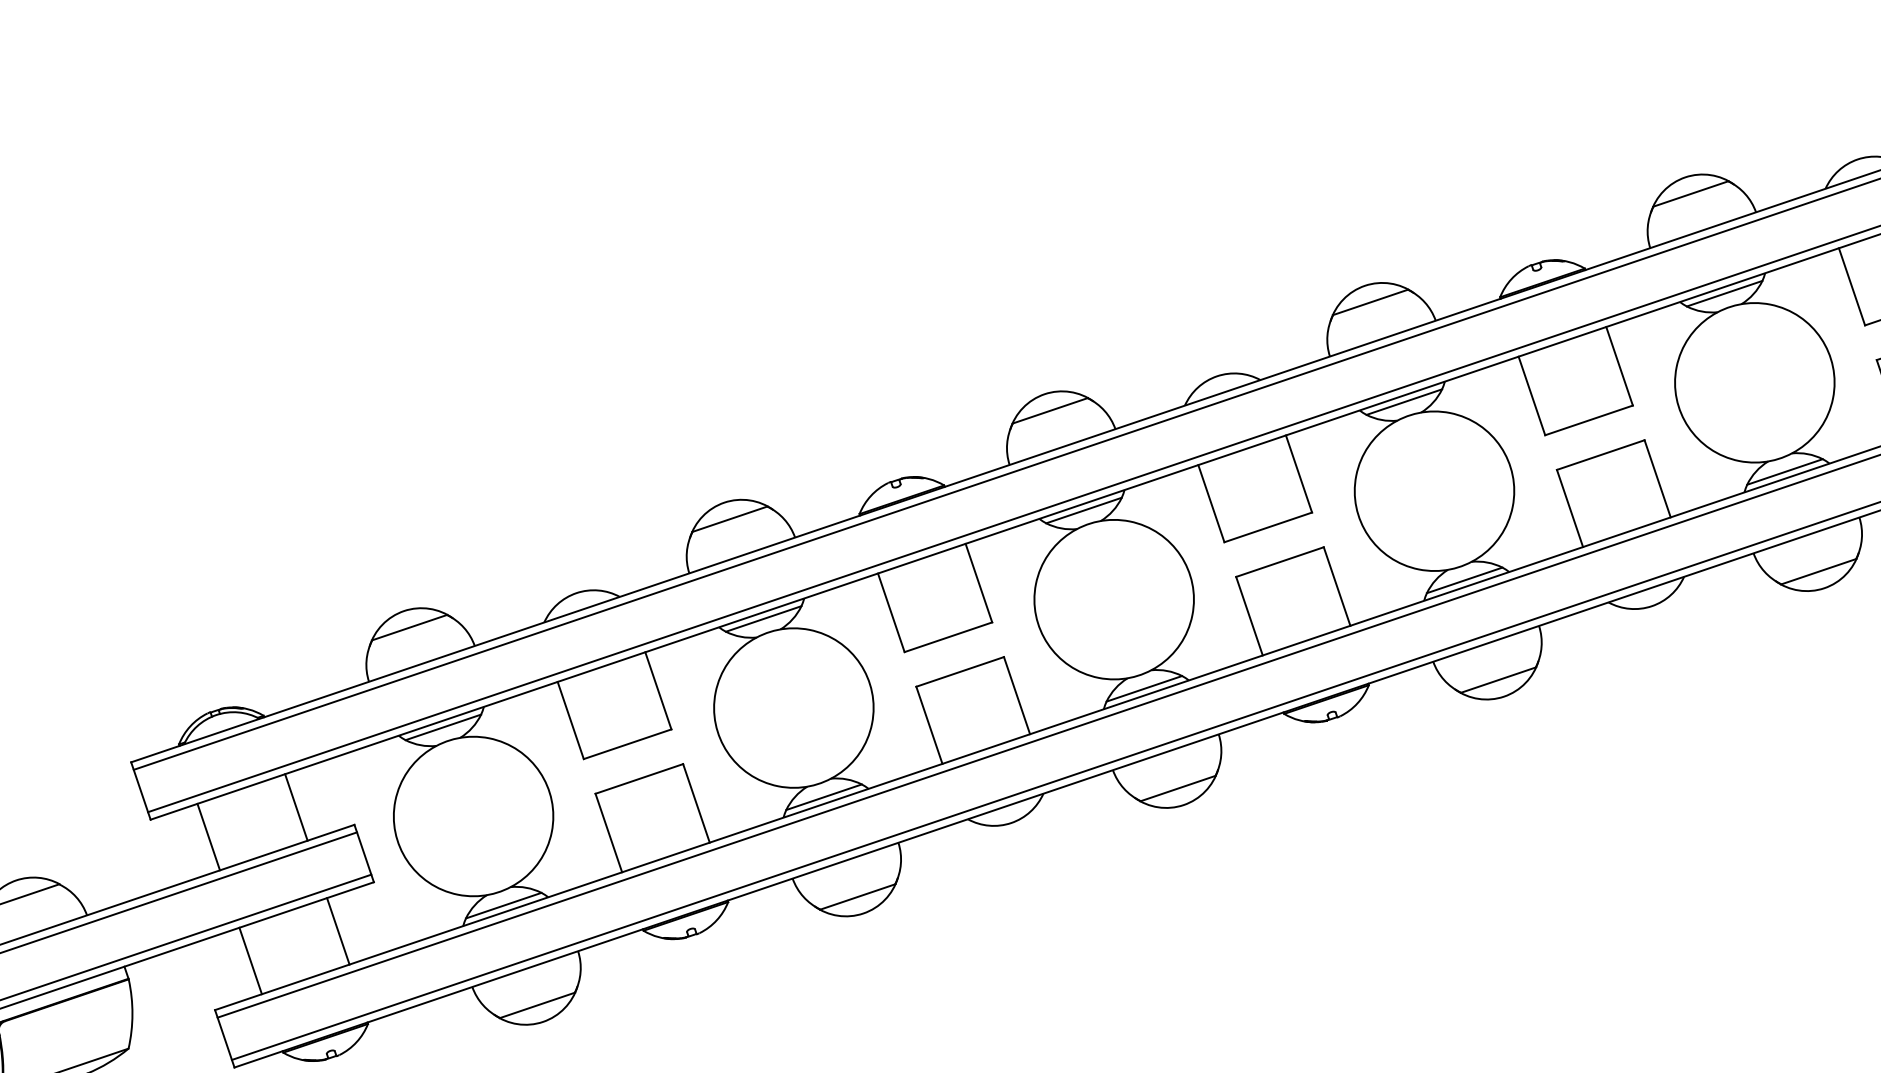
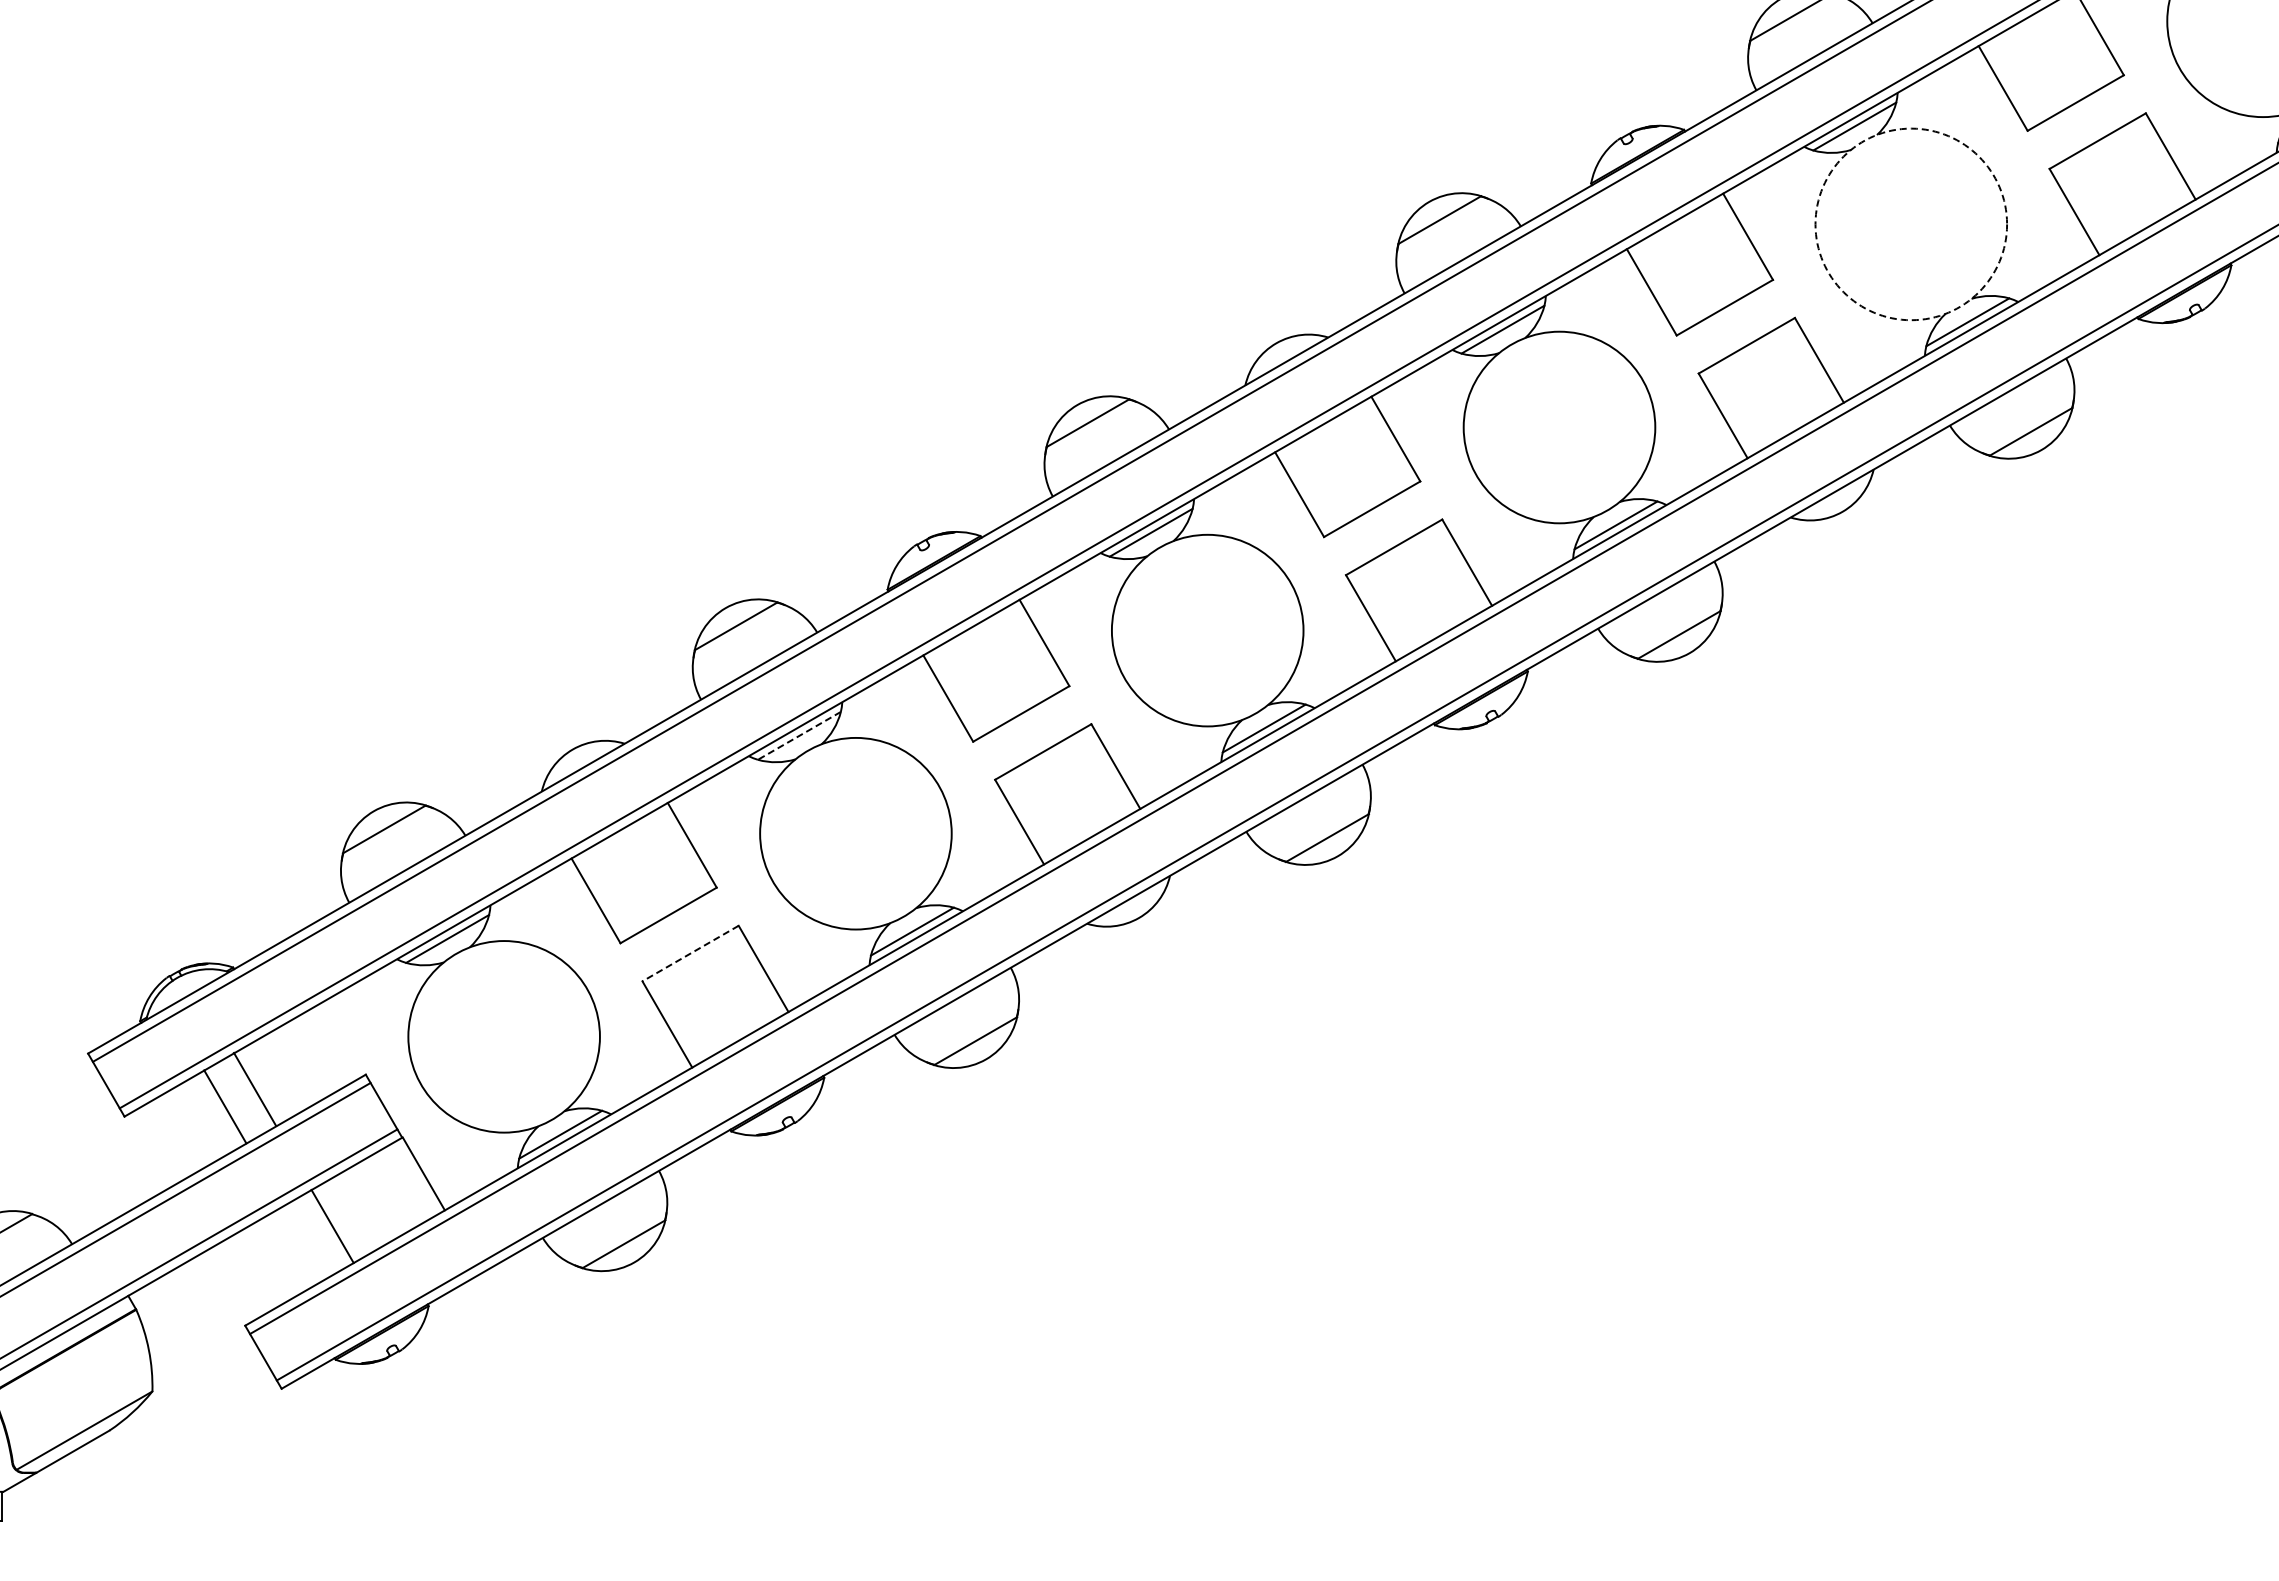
circle: (1754, 382) -> (1911, 224), solid -> dashed
line: (763, 618) -> (799, 735), solid -> dashed
line: (639, 778) -> (690, 953), solid -> dashed
line: (296, 807) -> (225, 1106), moved
line: (208, 836) -> (254, 1088), moved
line: (338, 930) -> (423, 1173), moved
line: (250, 960) -> (332, 1226), moved

